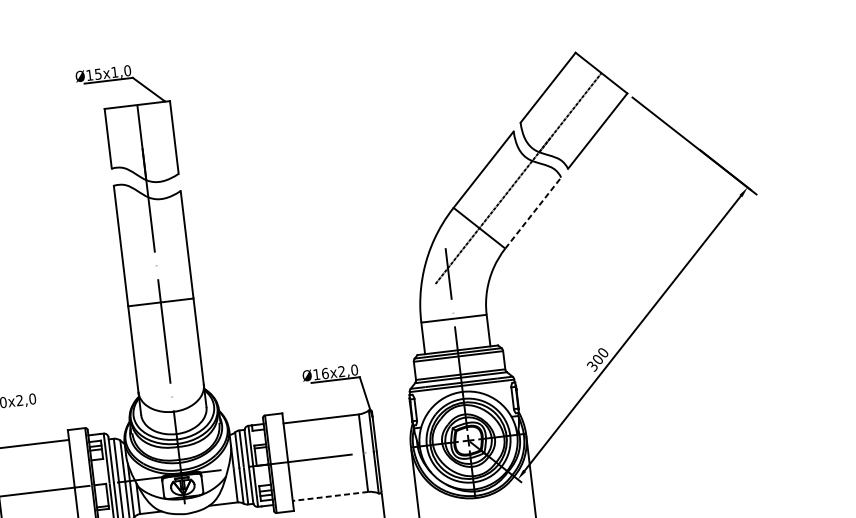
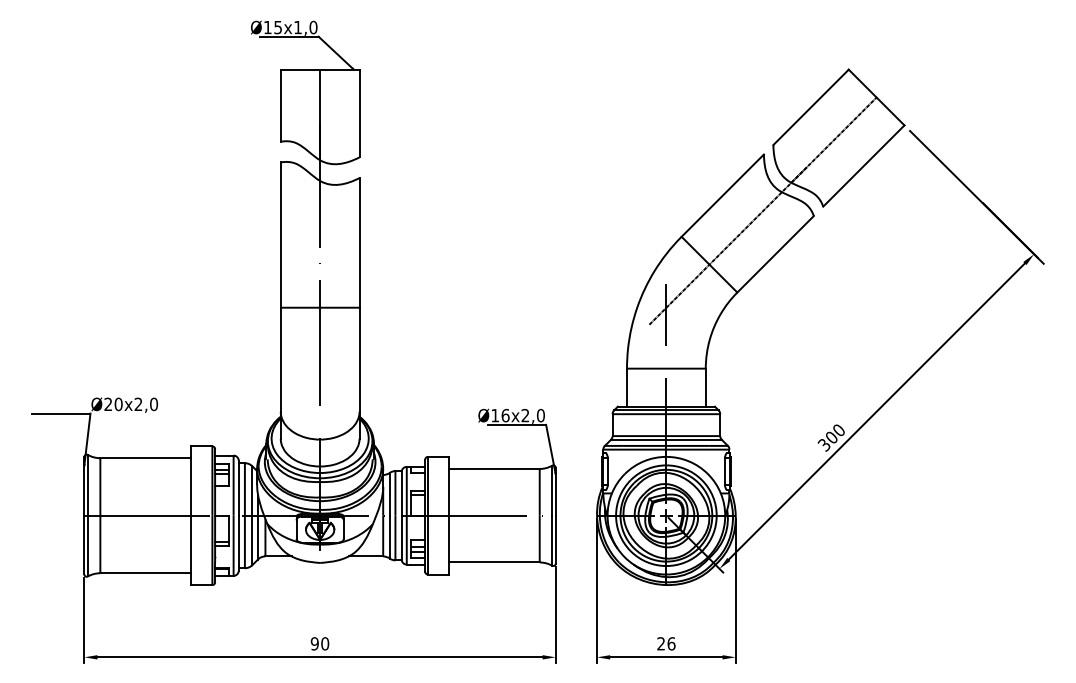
line: (533, 212) -> (775, 253), dashed -> solid
line: (329, 496) -> (493, 562), dashed -> solid

